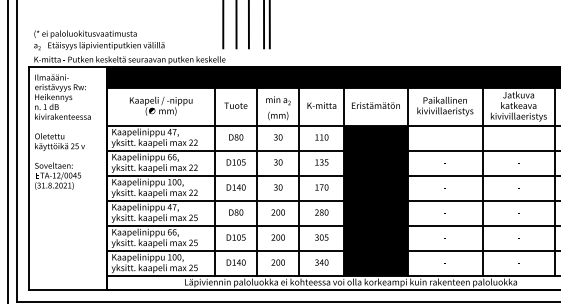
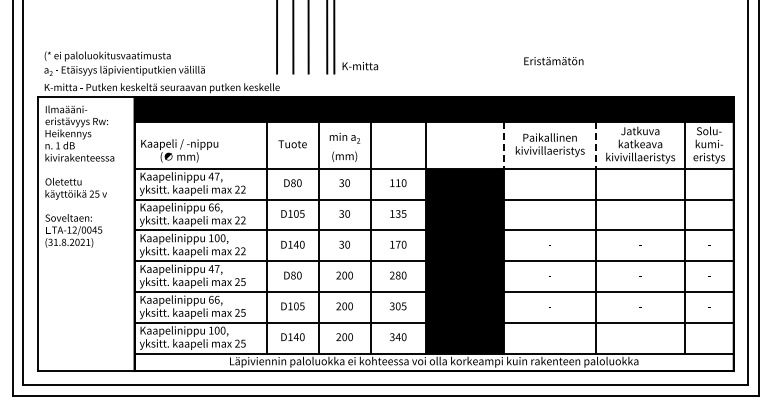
text: (161, 105) -> (179, 150), moved
text: (321, 105) -> (359, 66), moved
text: (375, 105) -> (553, 61), moved
line: (407, 106) -> (503, 145), solid -> dashed
line: (482, 106) -> (596, 145), solid -> dashed

